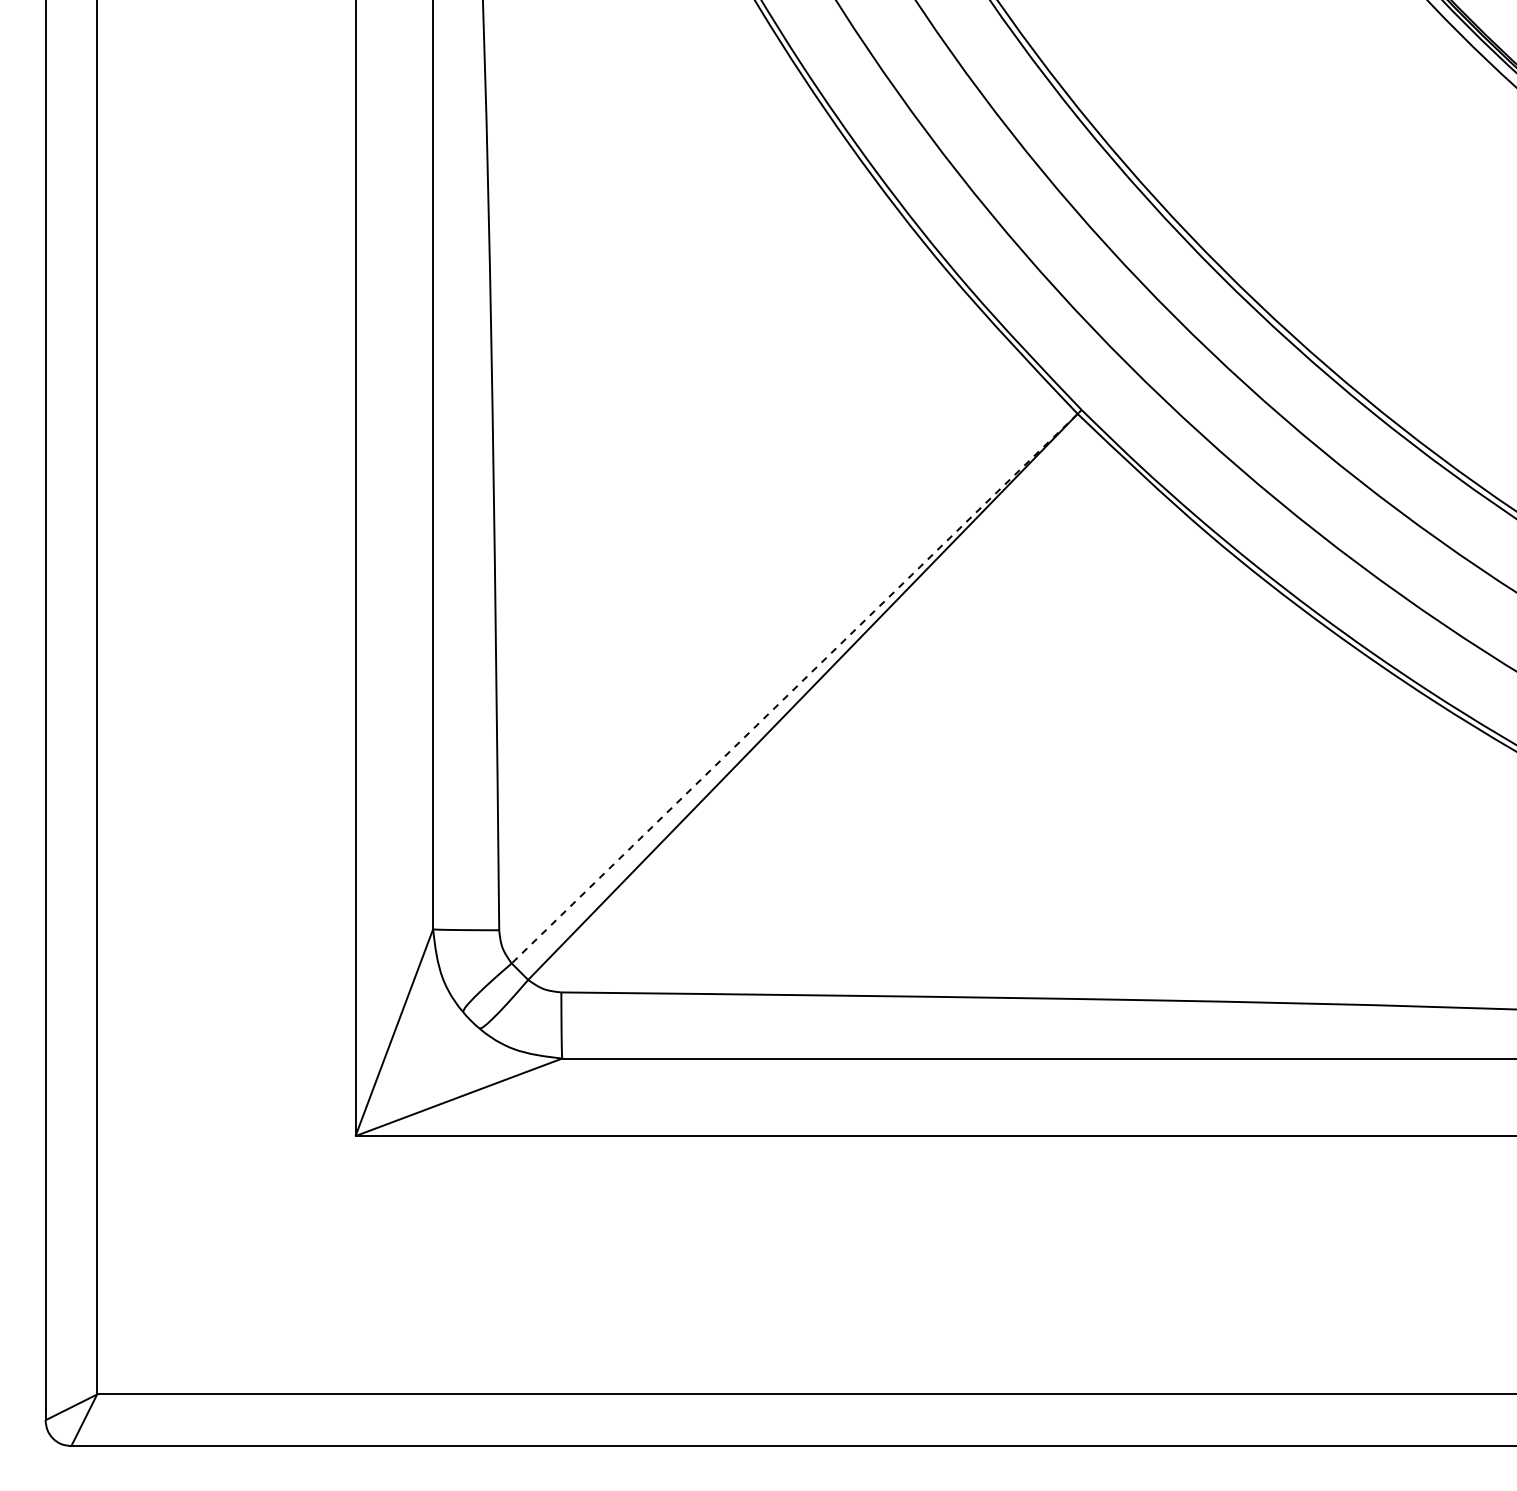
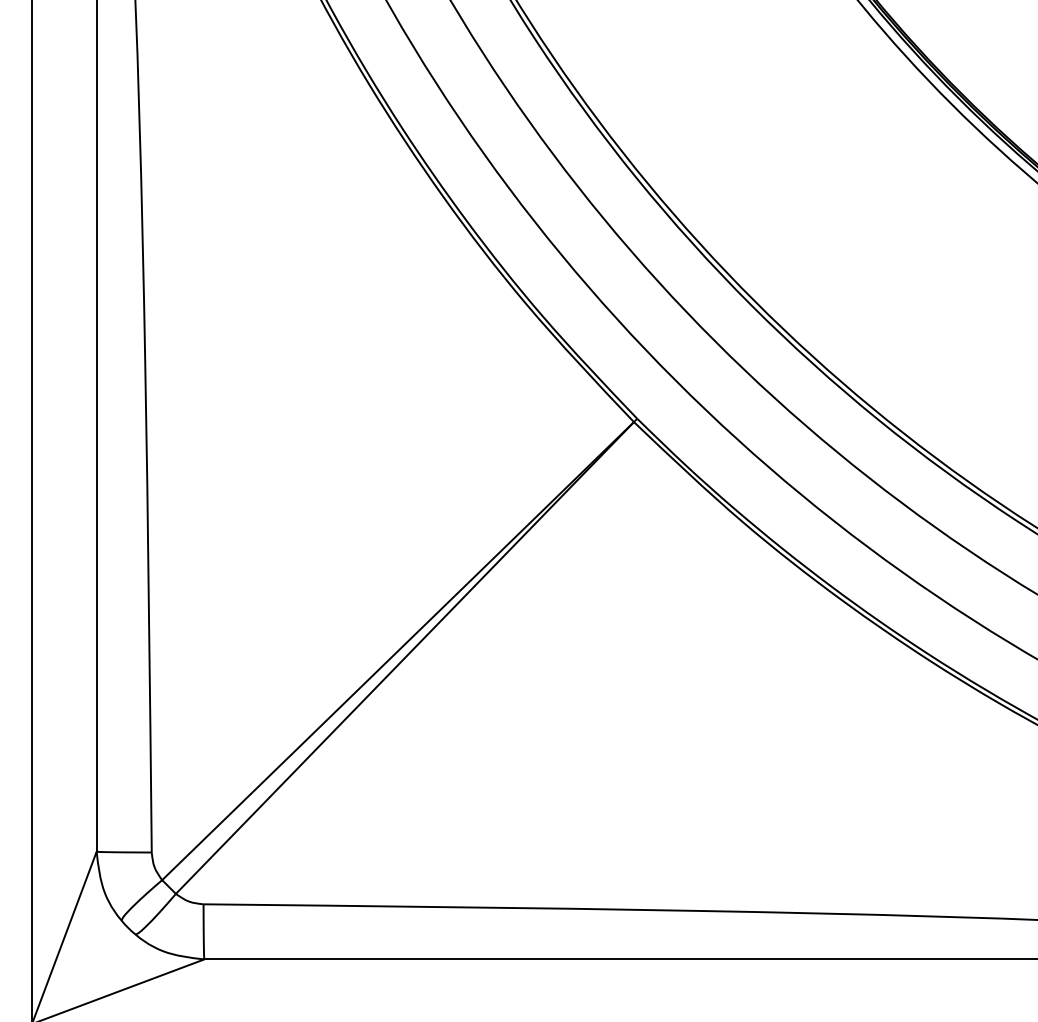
line: (794, 689) -> (397, 651), dashed -> solid

